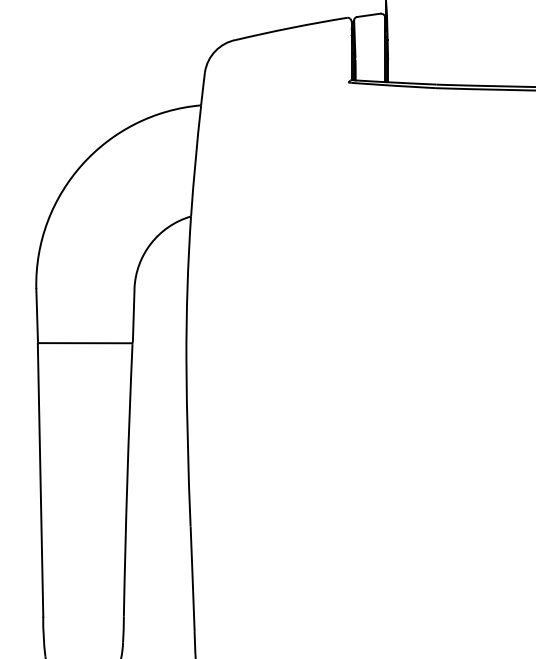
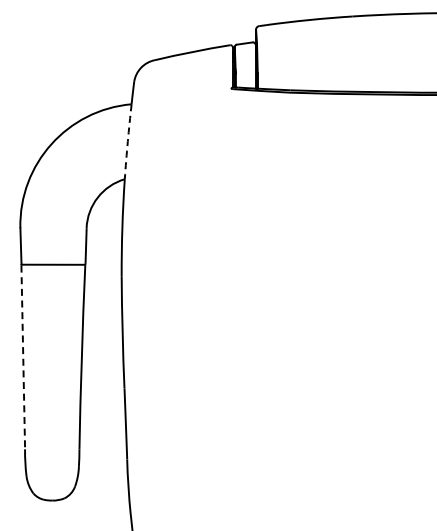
arc: (195, 160) -> (127, 141), solid -> dashed
line: (40, 480) -> (23, 357), solid -> dashed

